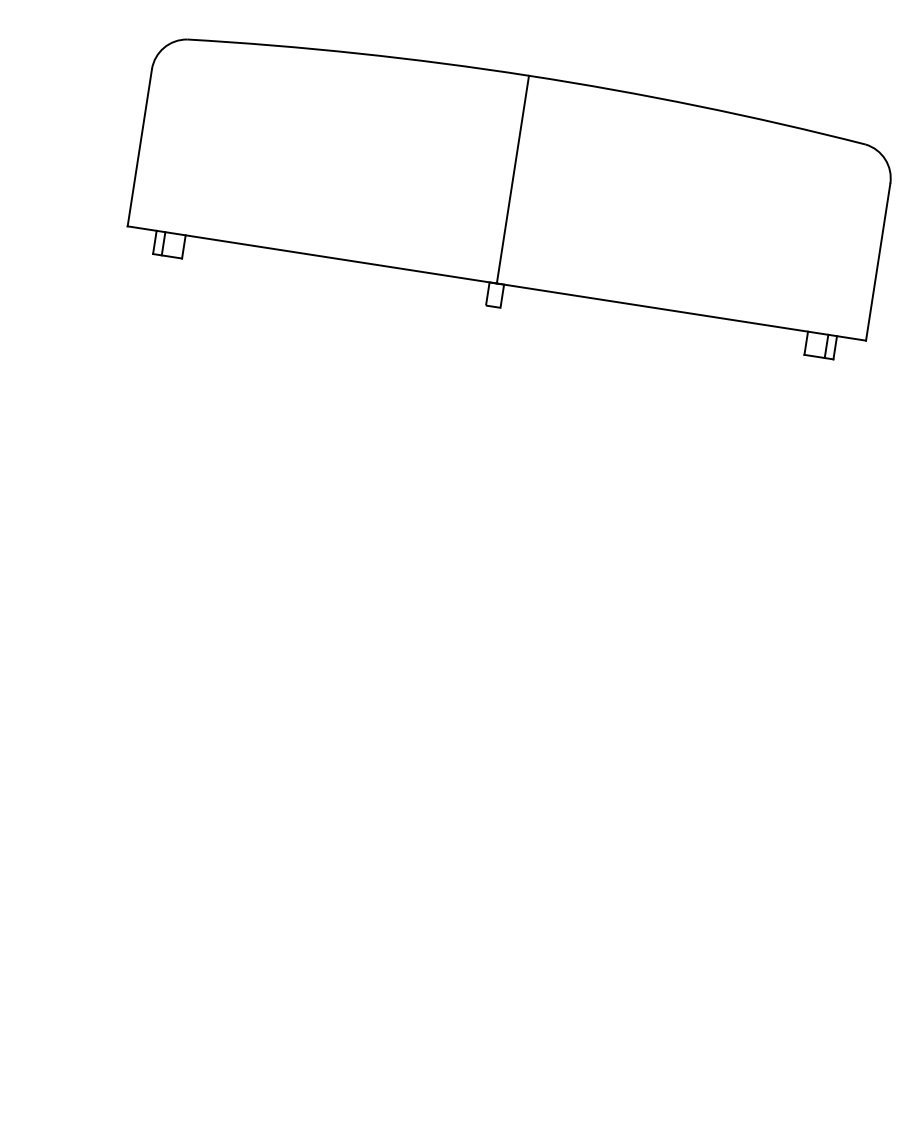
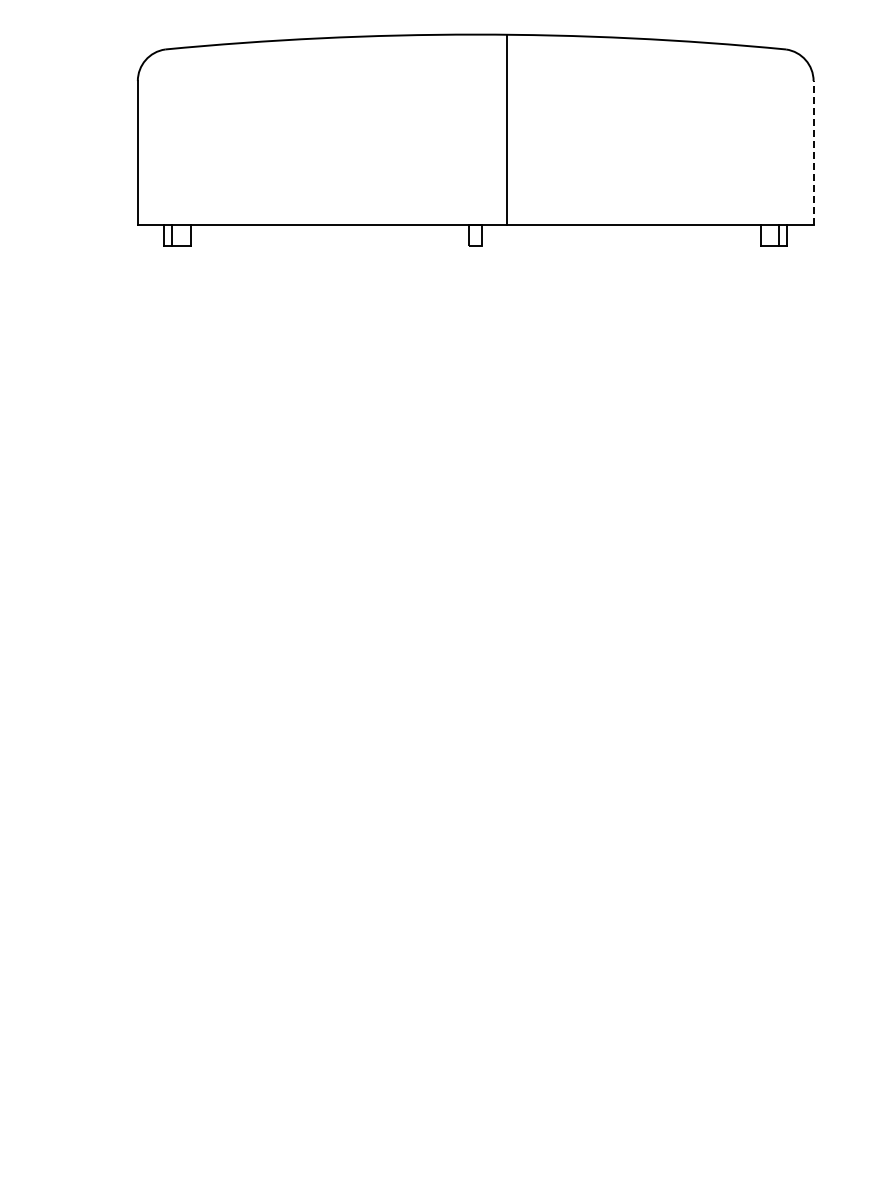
line: (512, 179) -> (506, 129), moved
line: (878, 261) -> (813, 152), solid -> dashed

